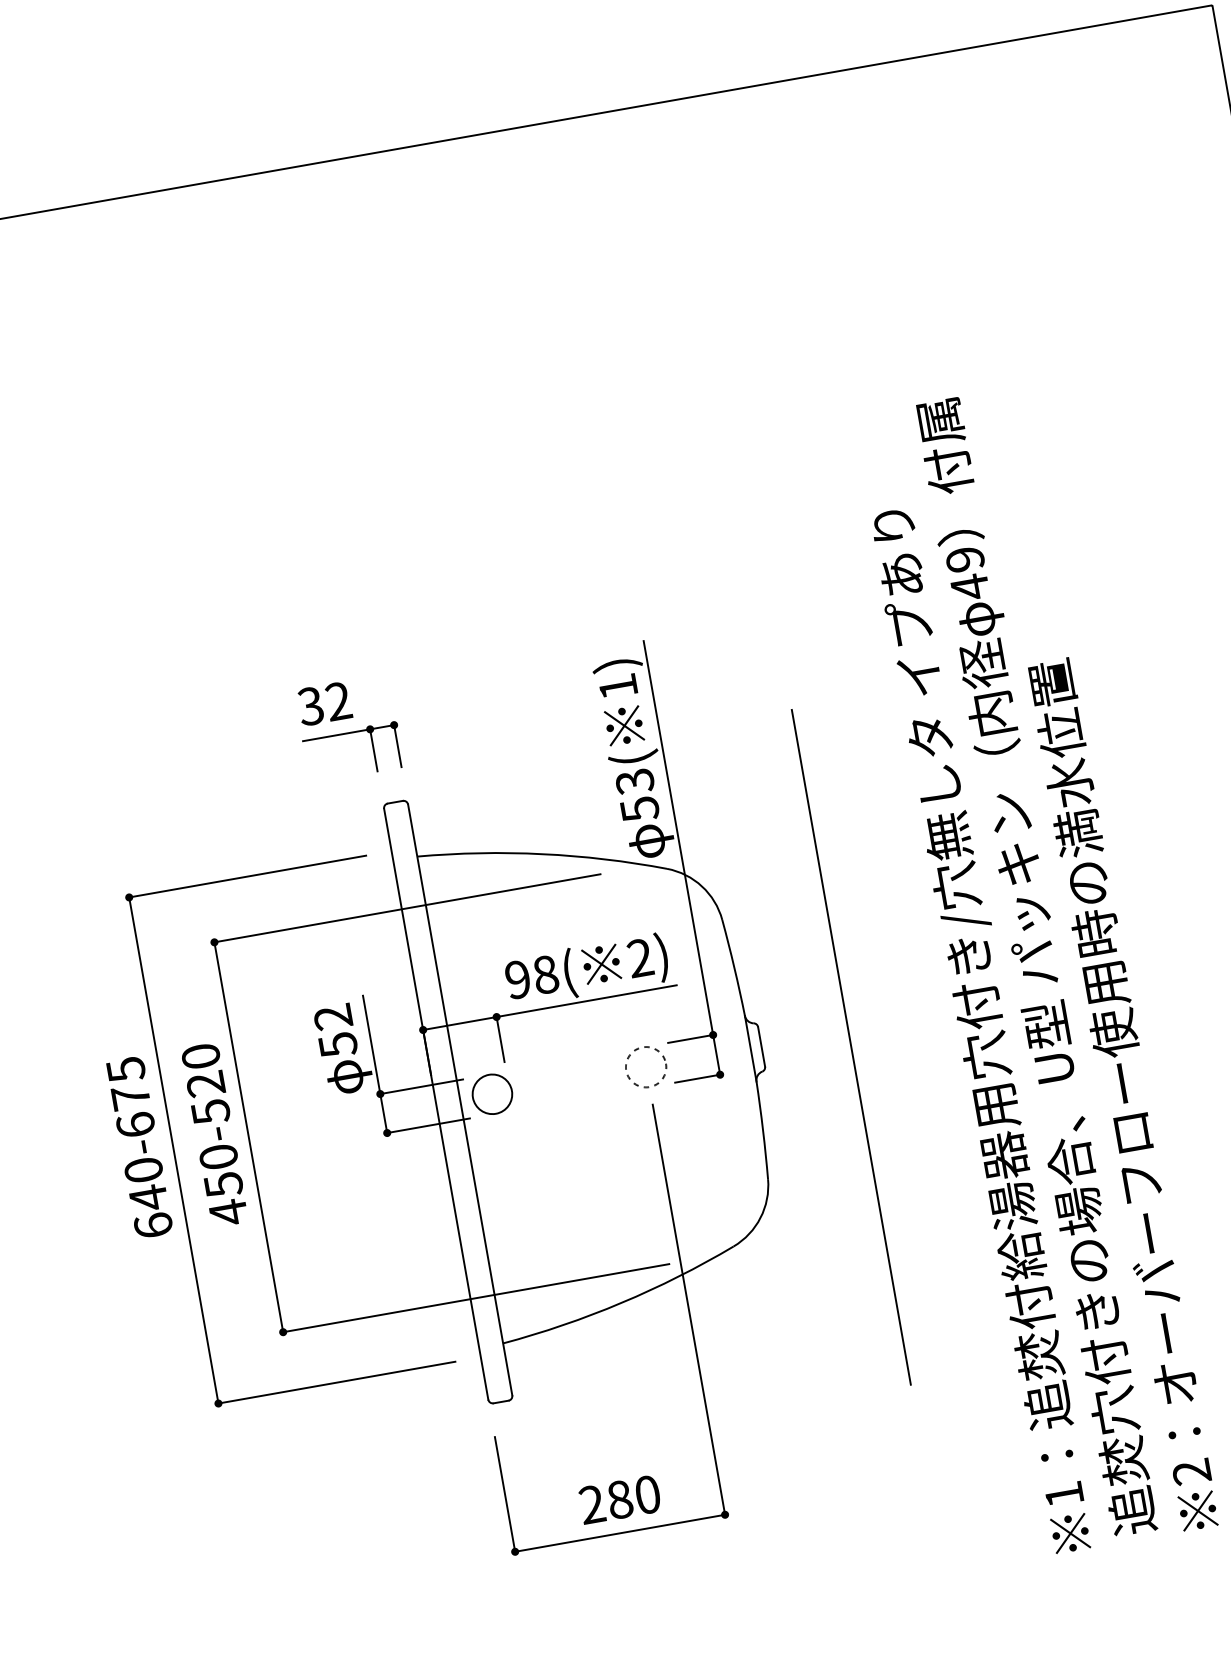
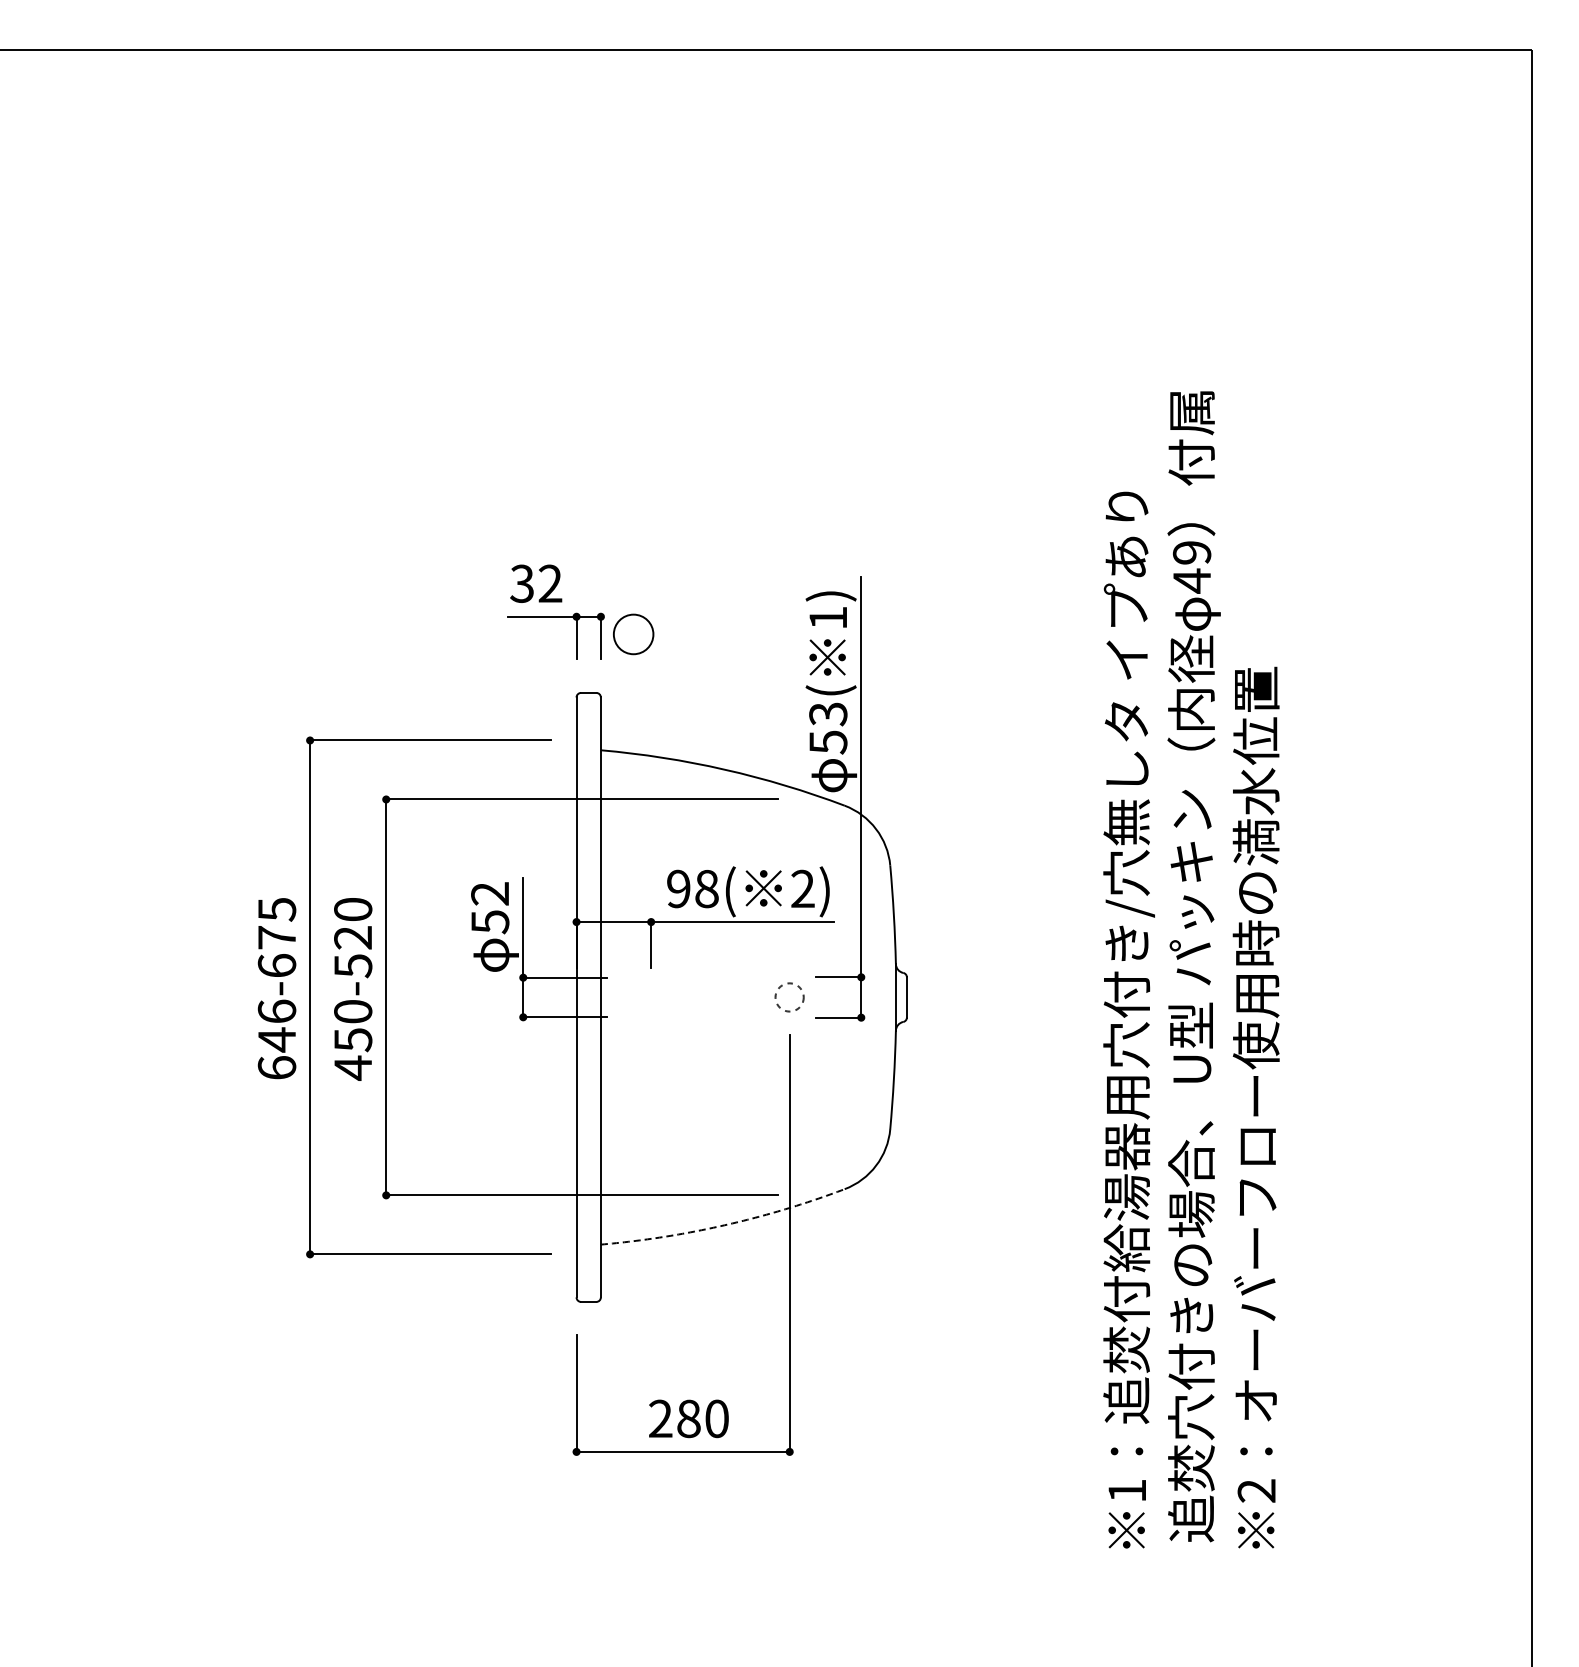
line: (851, 1047) -> (995, 1013), removed
circle: (645, 1067) -> (789, 997), size x0.7
circle: (492, 1094) -> (633, 634), moved
text: (143, 1170) -> (276, 1011), 640-675 -> 646-675
arc: (621, 1303) -> (724, 1225), solid -> dashed

